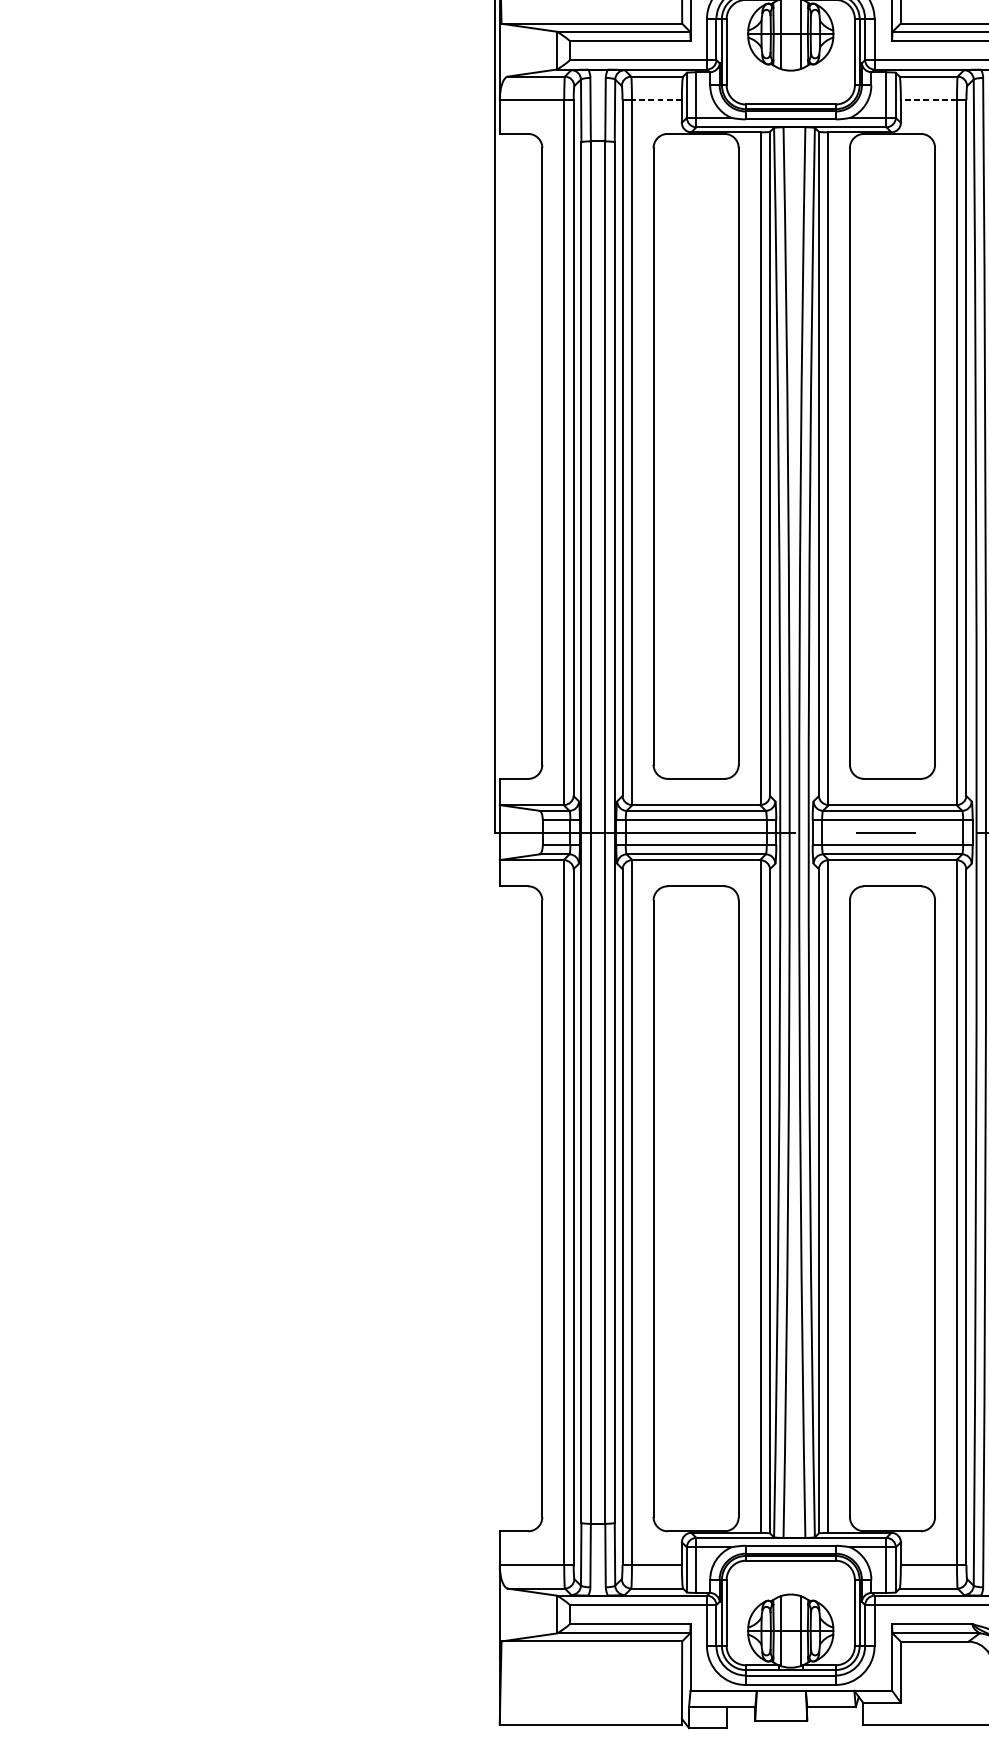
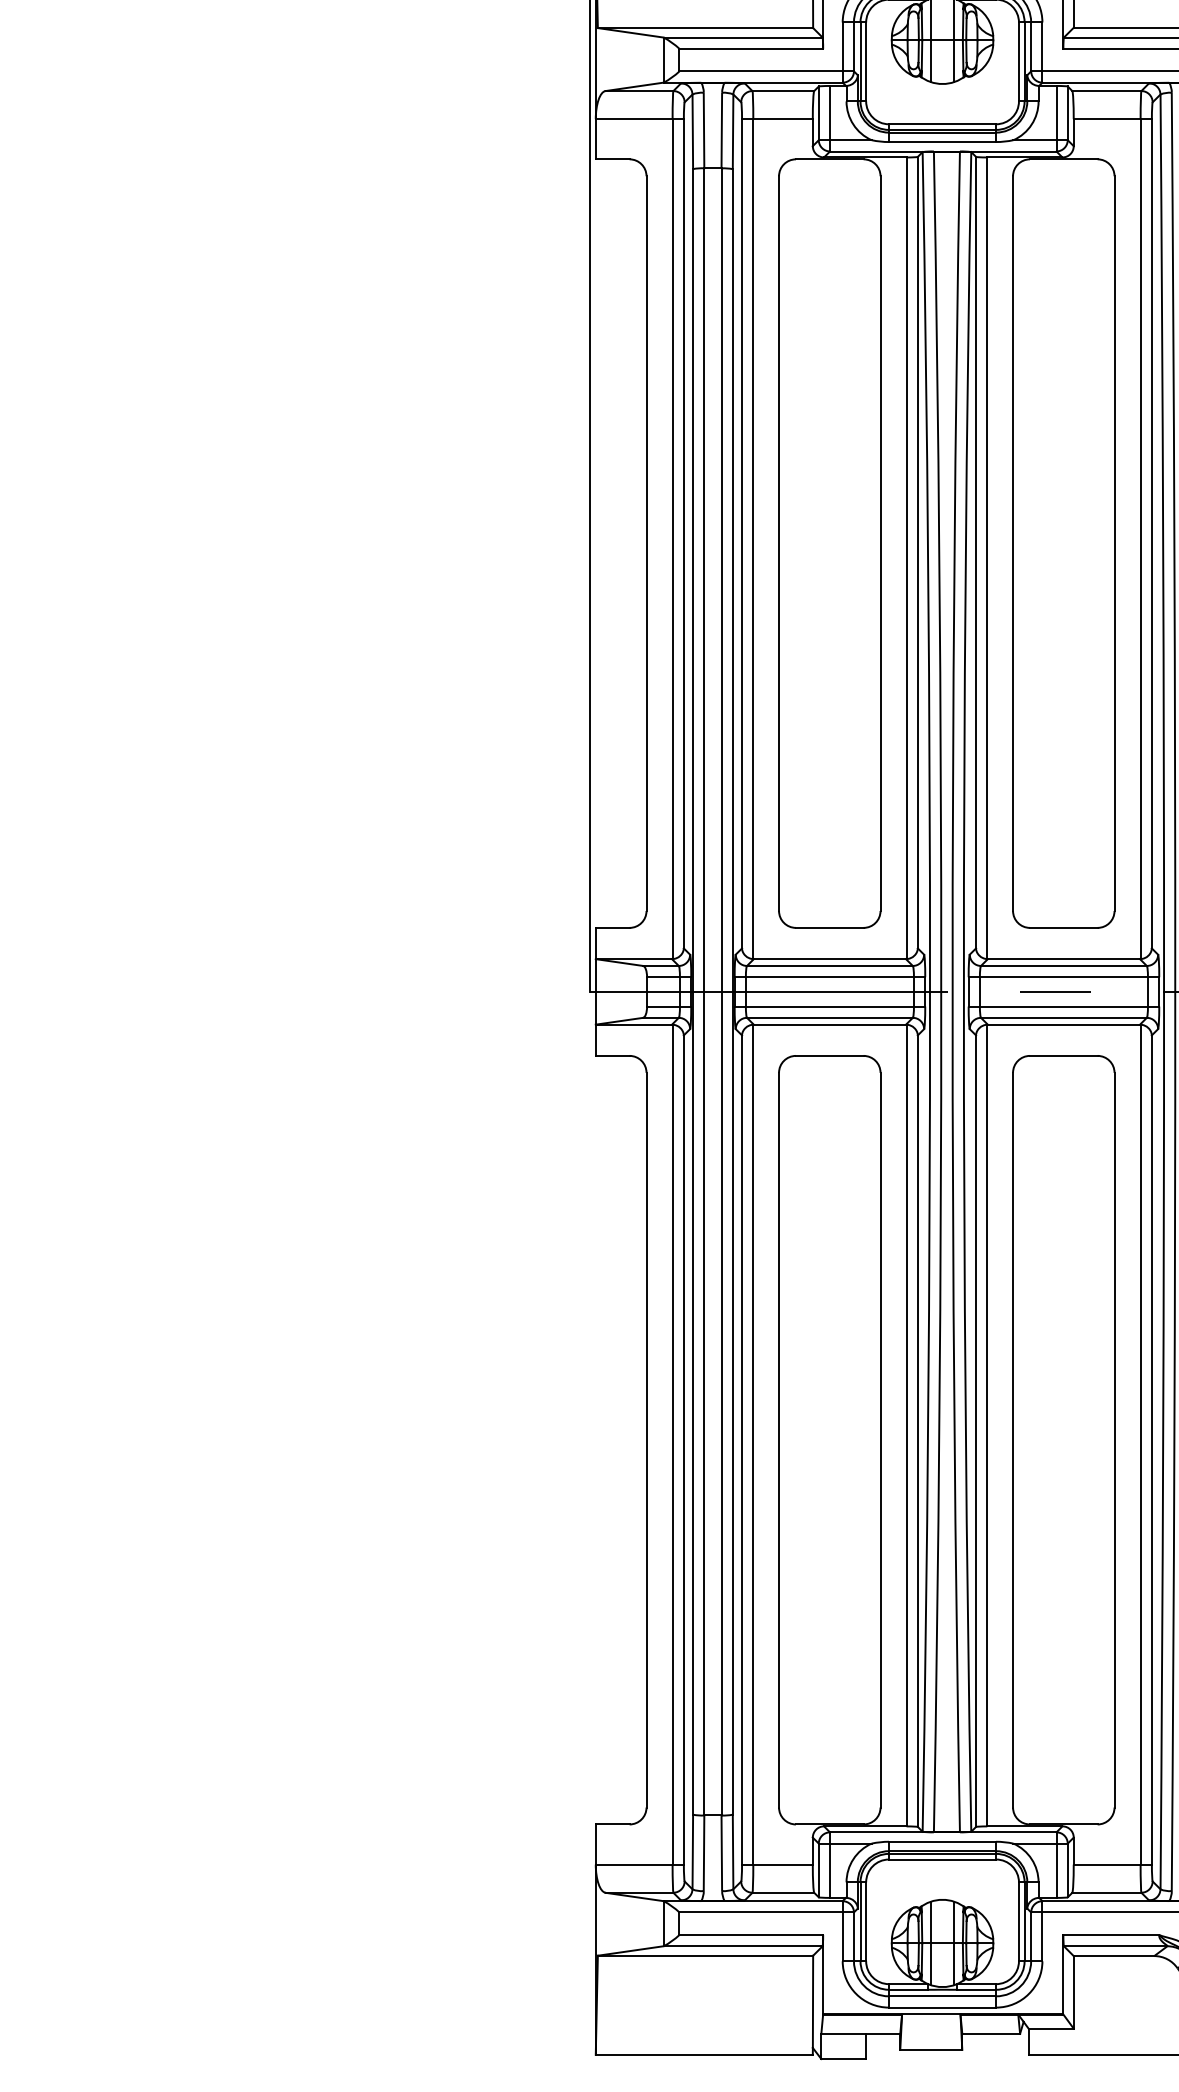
line: (657, 100) -> (783, 119), dashed -> solid
line: (928, 100) -> (1106, 119), dashed -> solid

